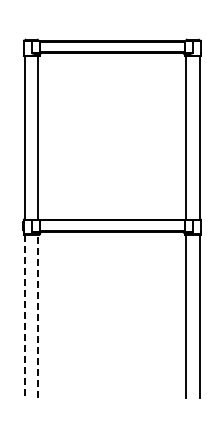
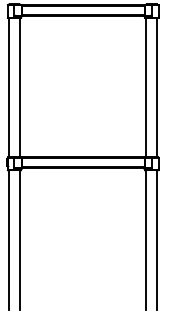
line: (25, 316) -> (9, 240), dashed -> solid
line: (38, 316) -> (20, 240), dashed -> solid

